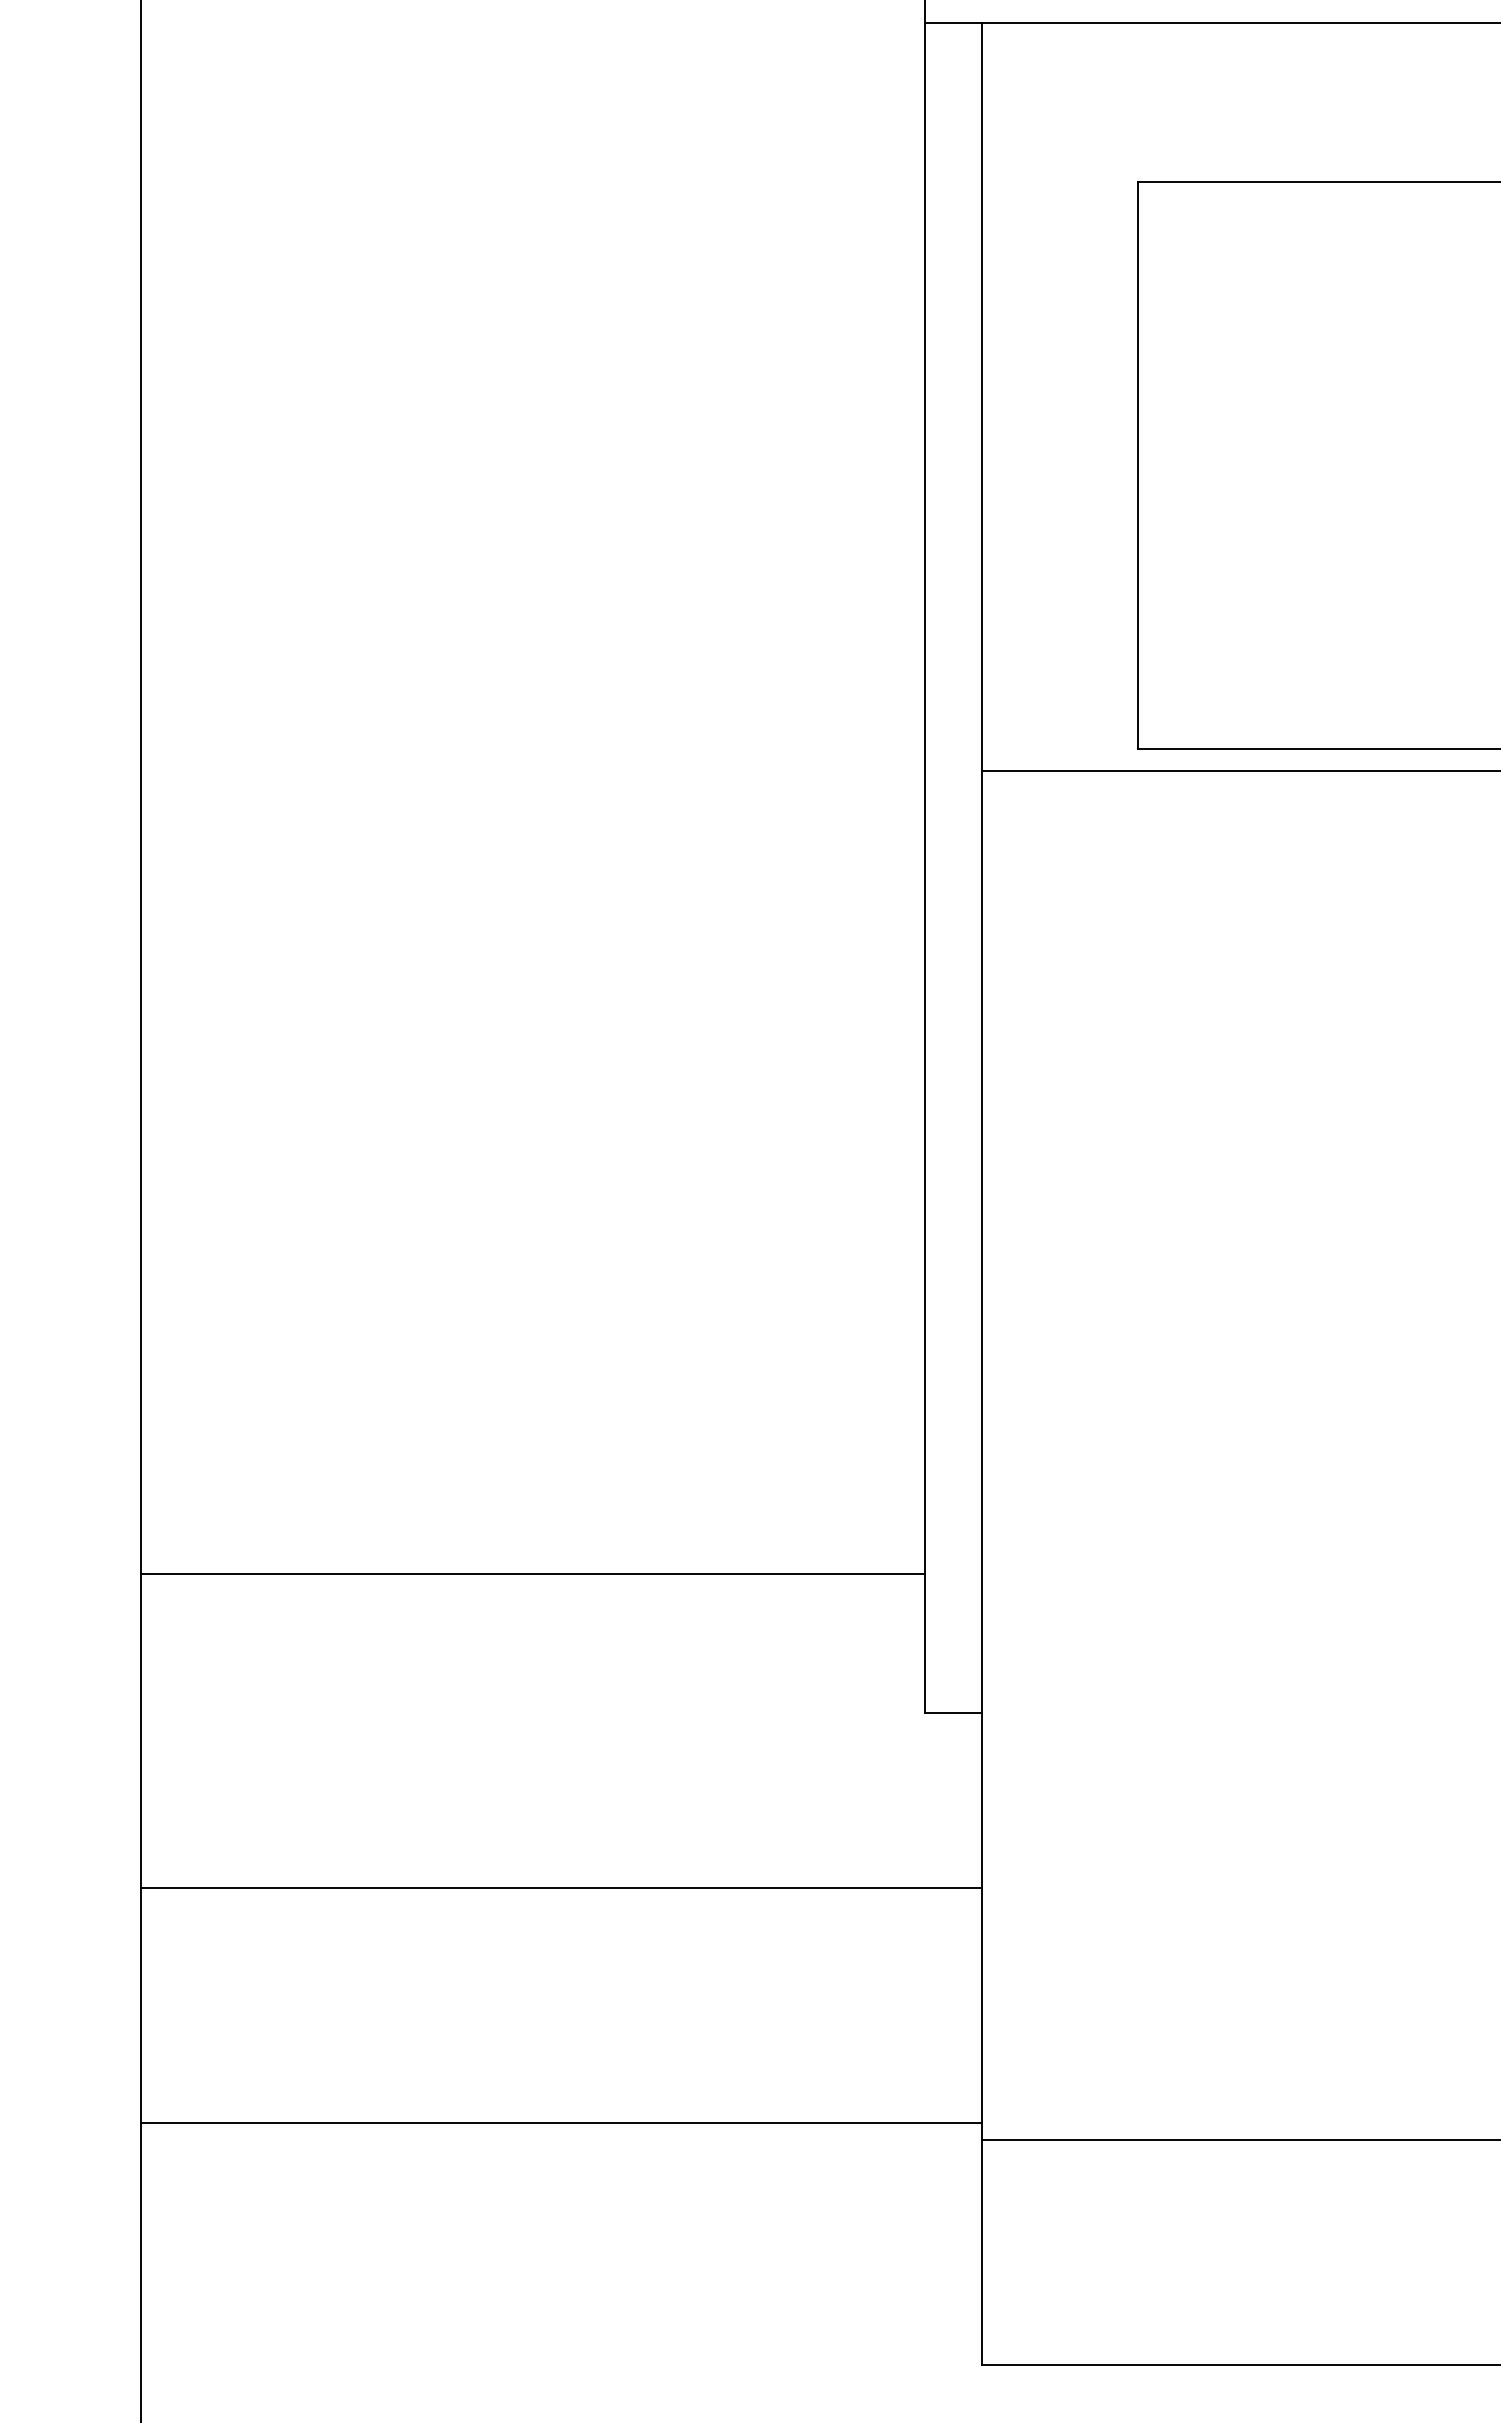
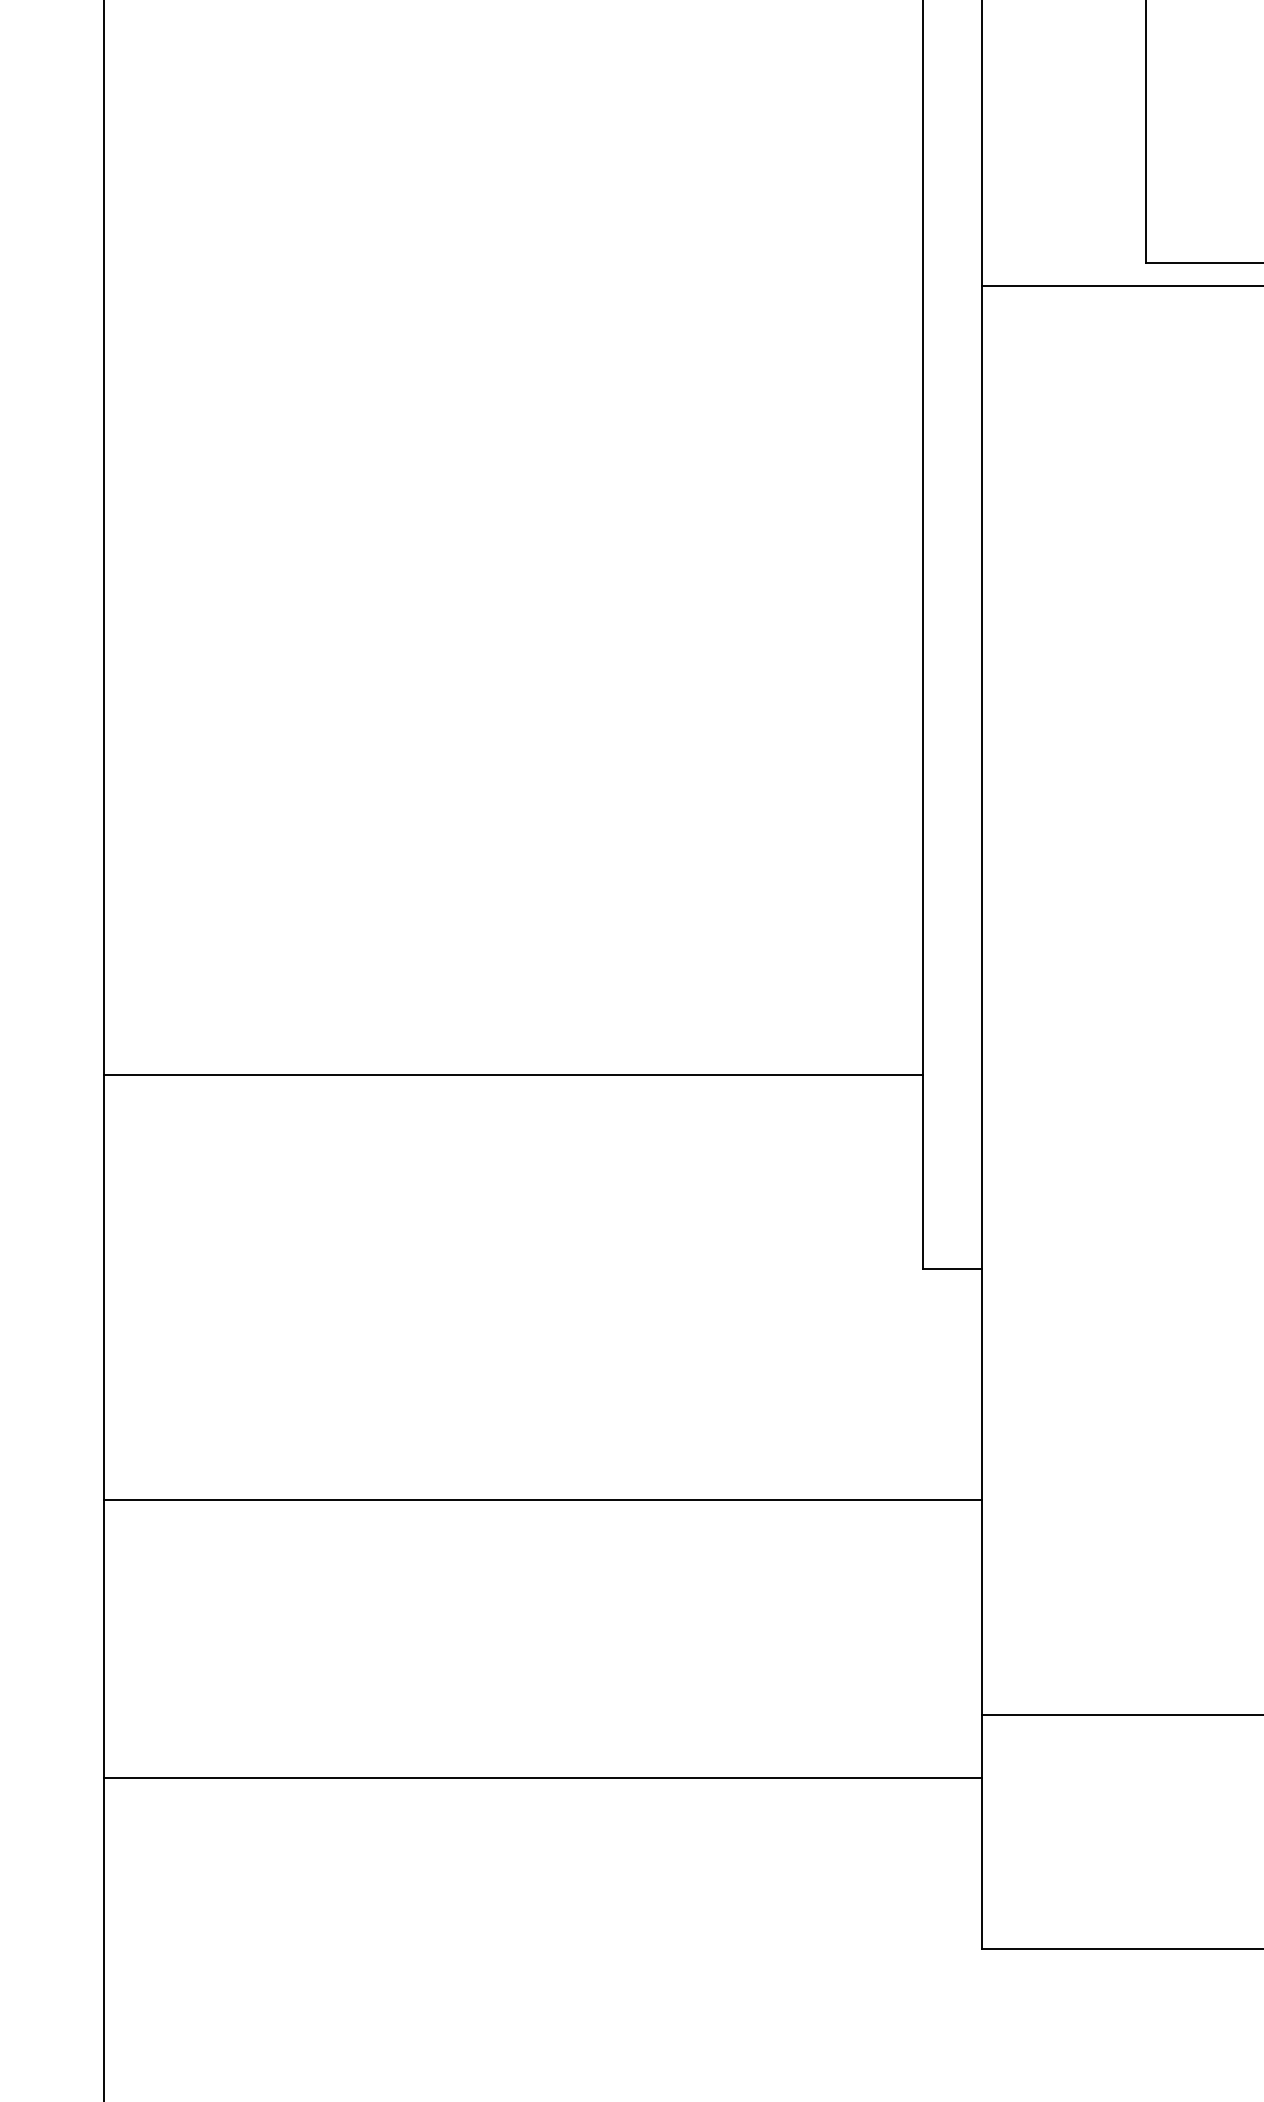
line: (532, 1574) -> (513, 1075), moved
line: (560, 1887) -> (542, 1499), moved
line: (560, 2122) -> (542, 1777), moved

